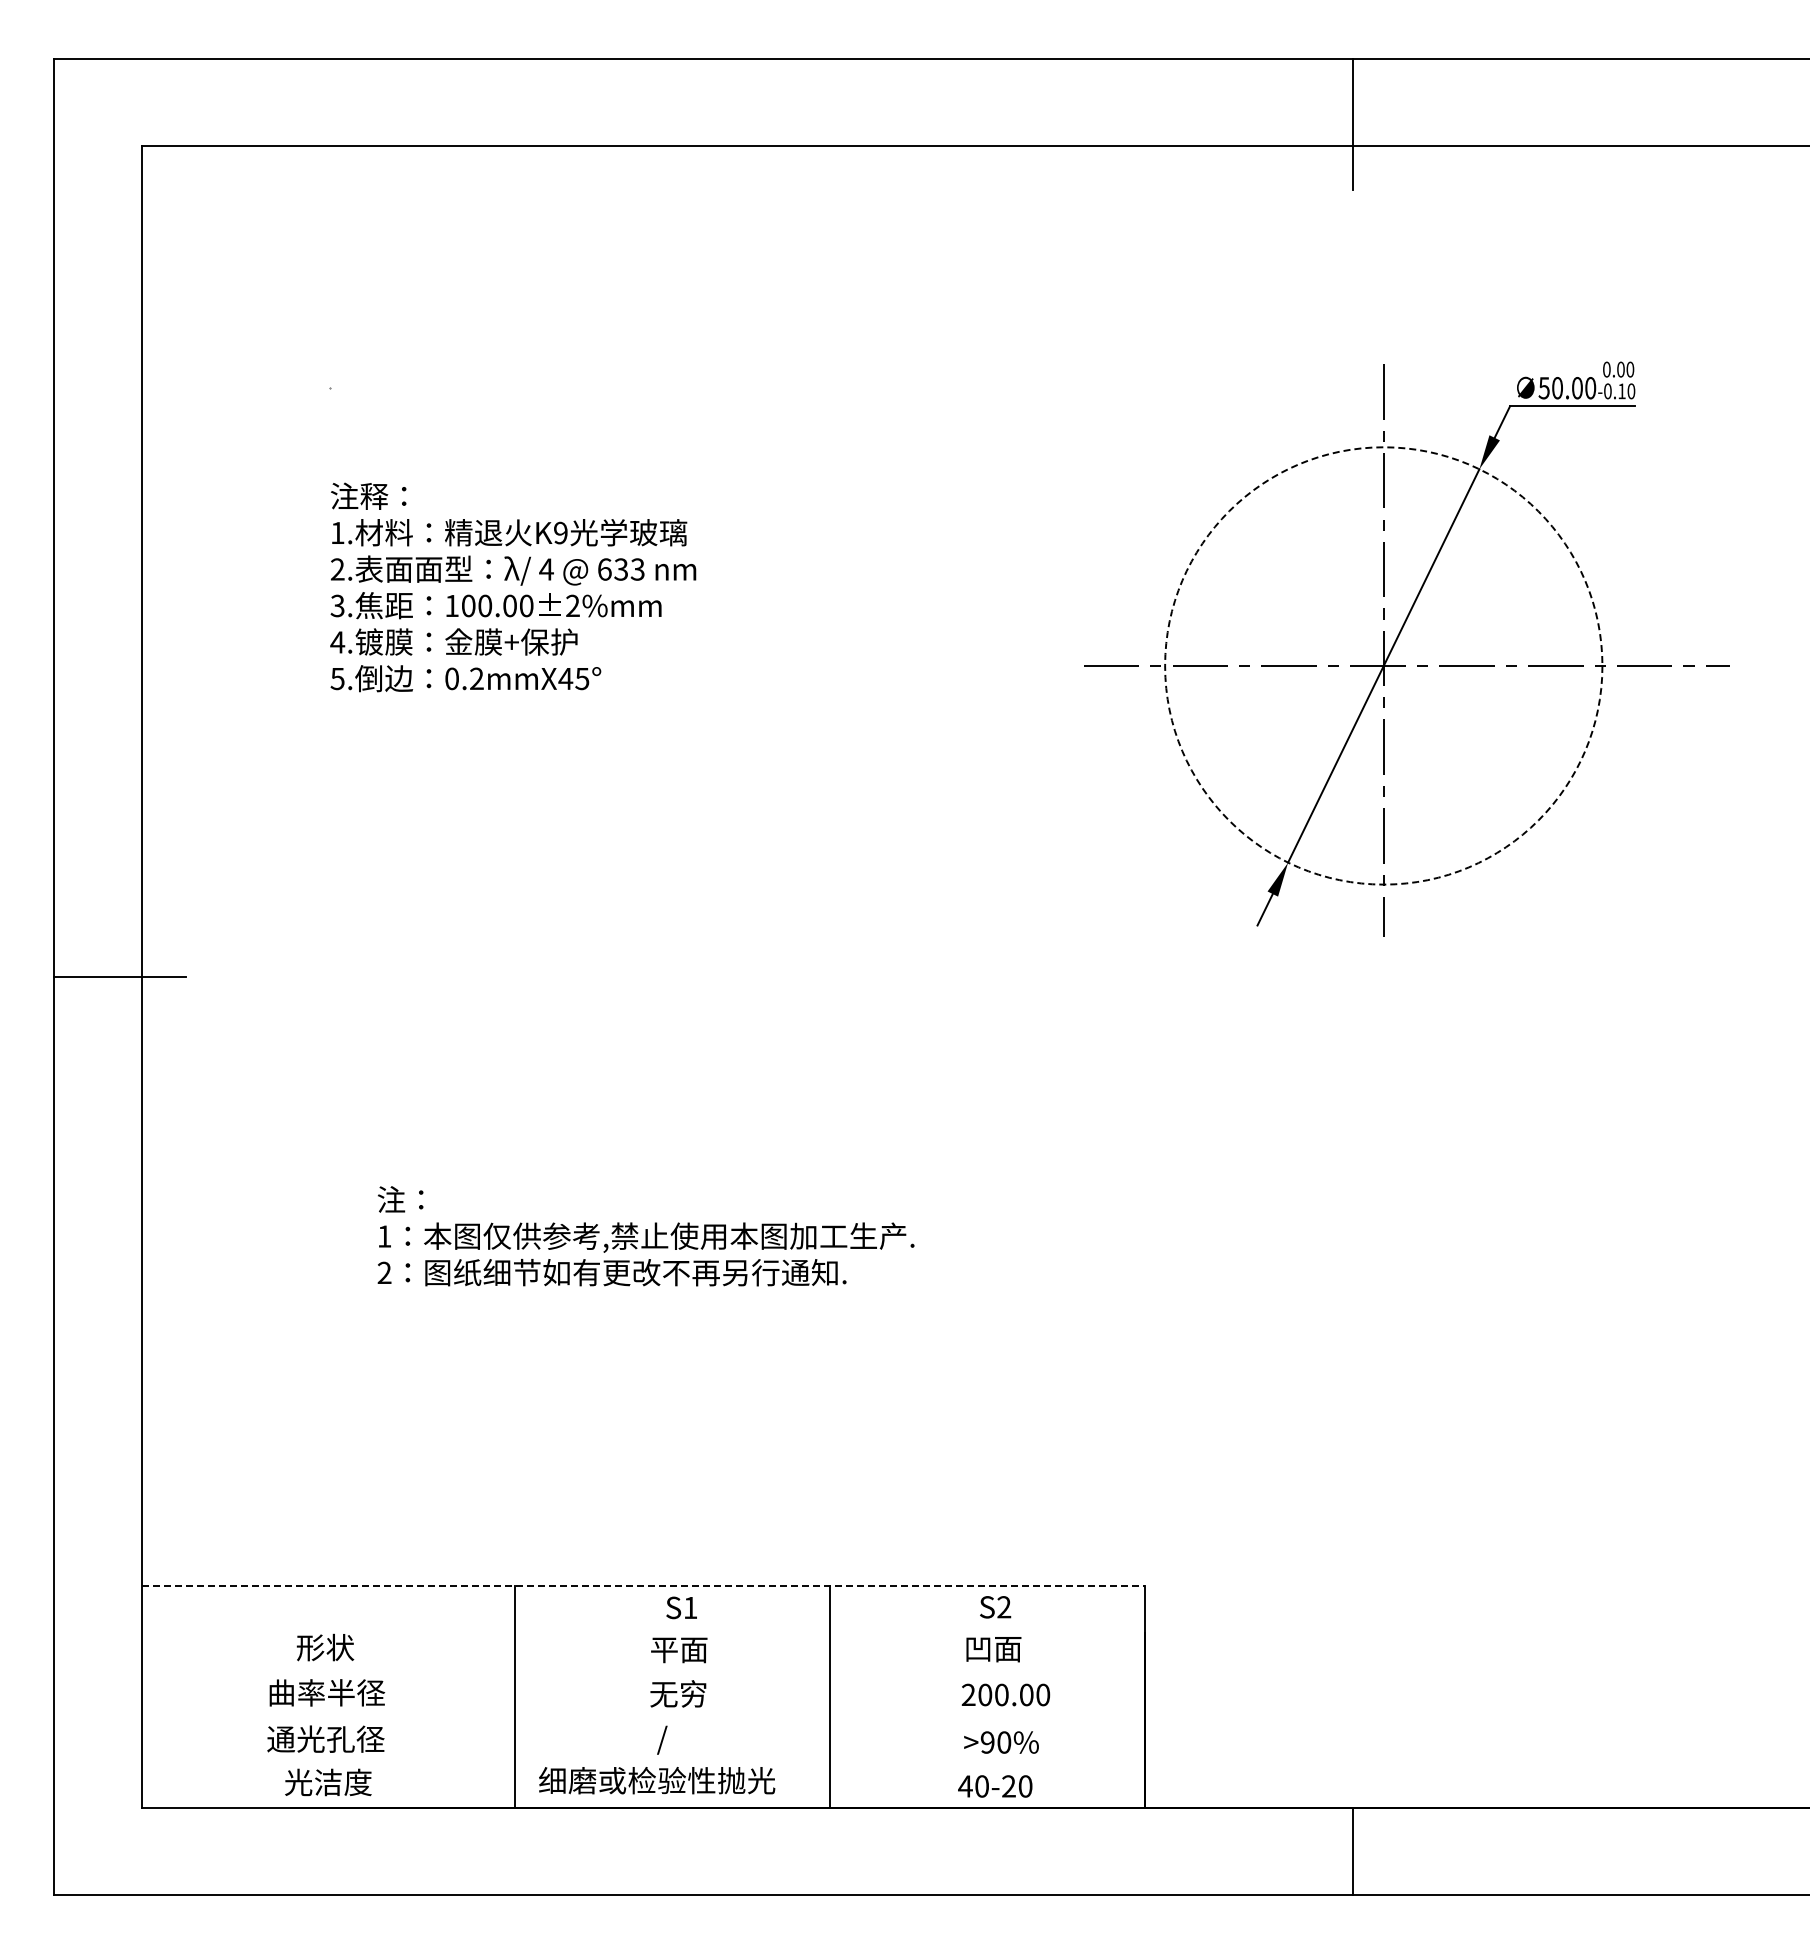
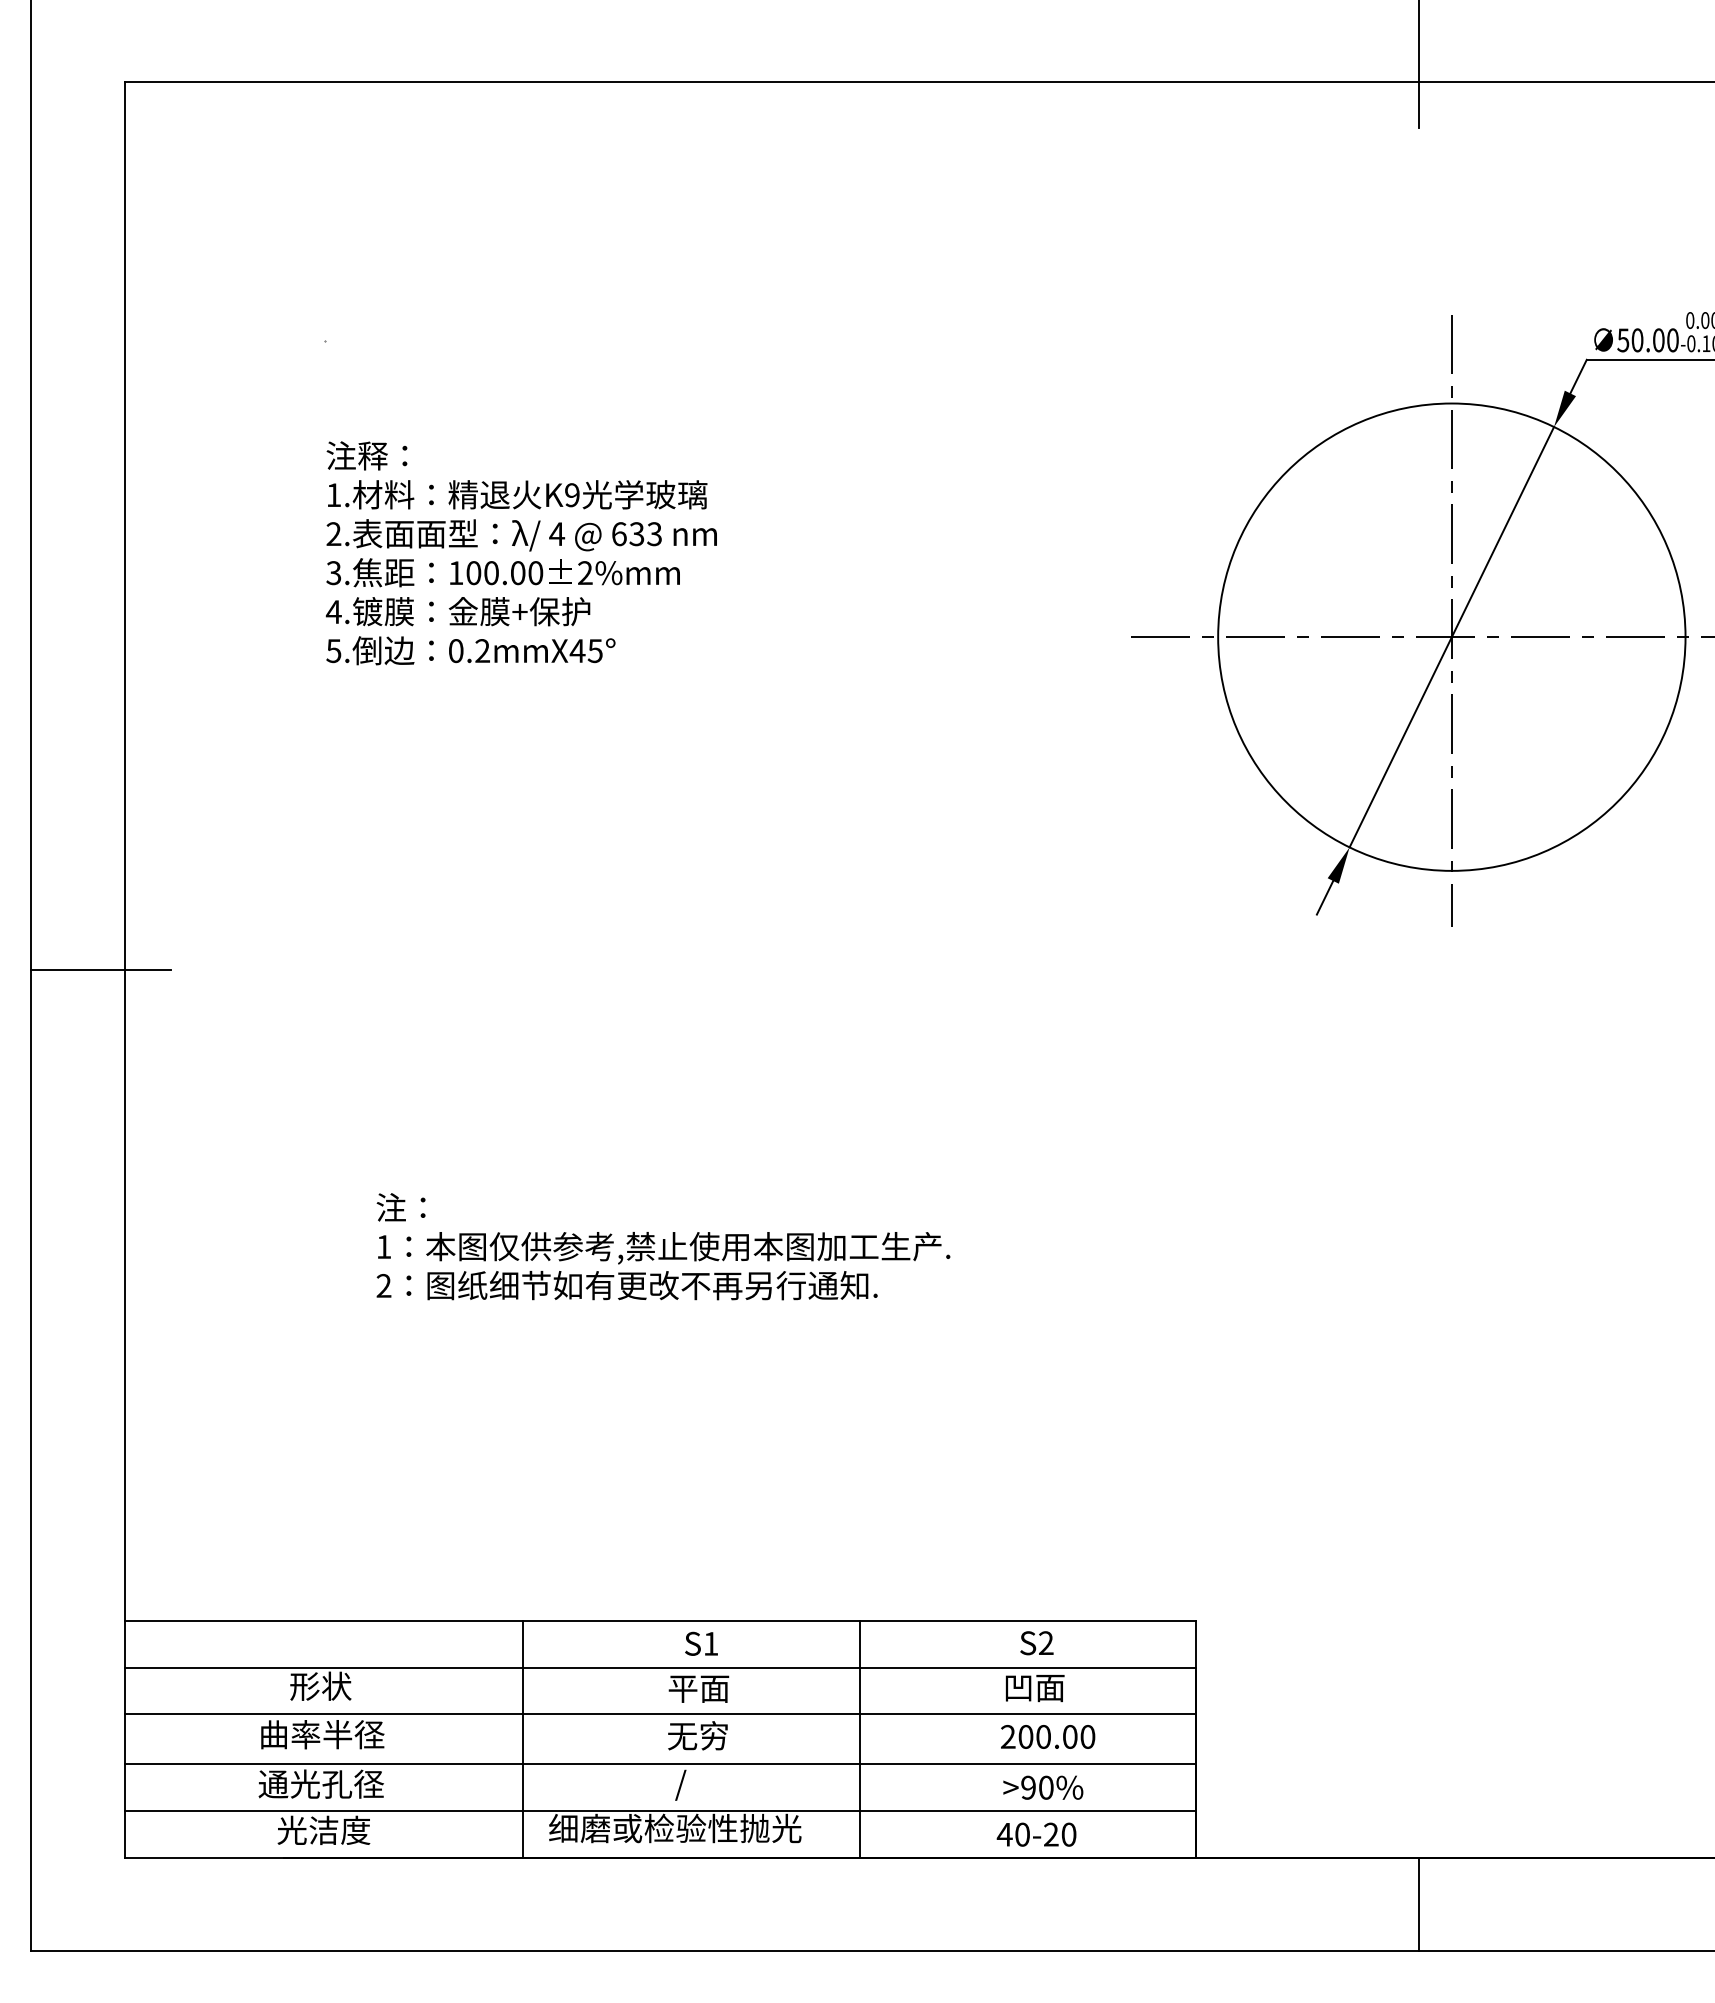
circle: (1383, 665) -> (1451, 636), dashed -> solid
line: (643, 1586) -> (660, 1620), dashed -> solid
line: (642, 1630) -> (659, 1668), added
line: (642, 1673) -> (659, 1713), added
line: (642, 1720) -> (659, 1764), added
line: (642, 1764) -> (659, 1811), added

